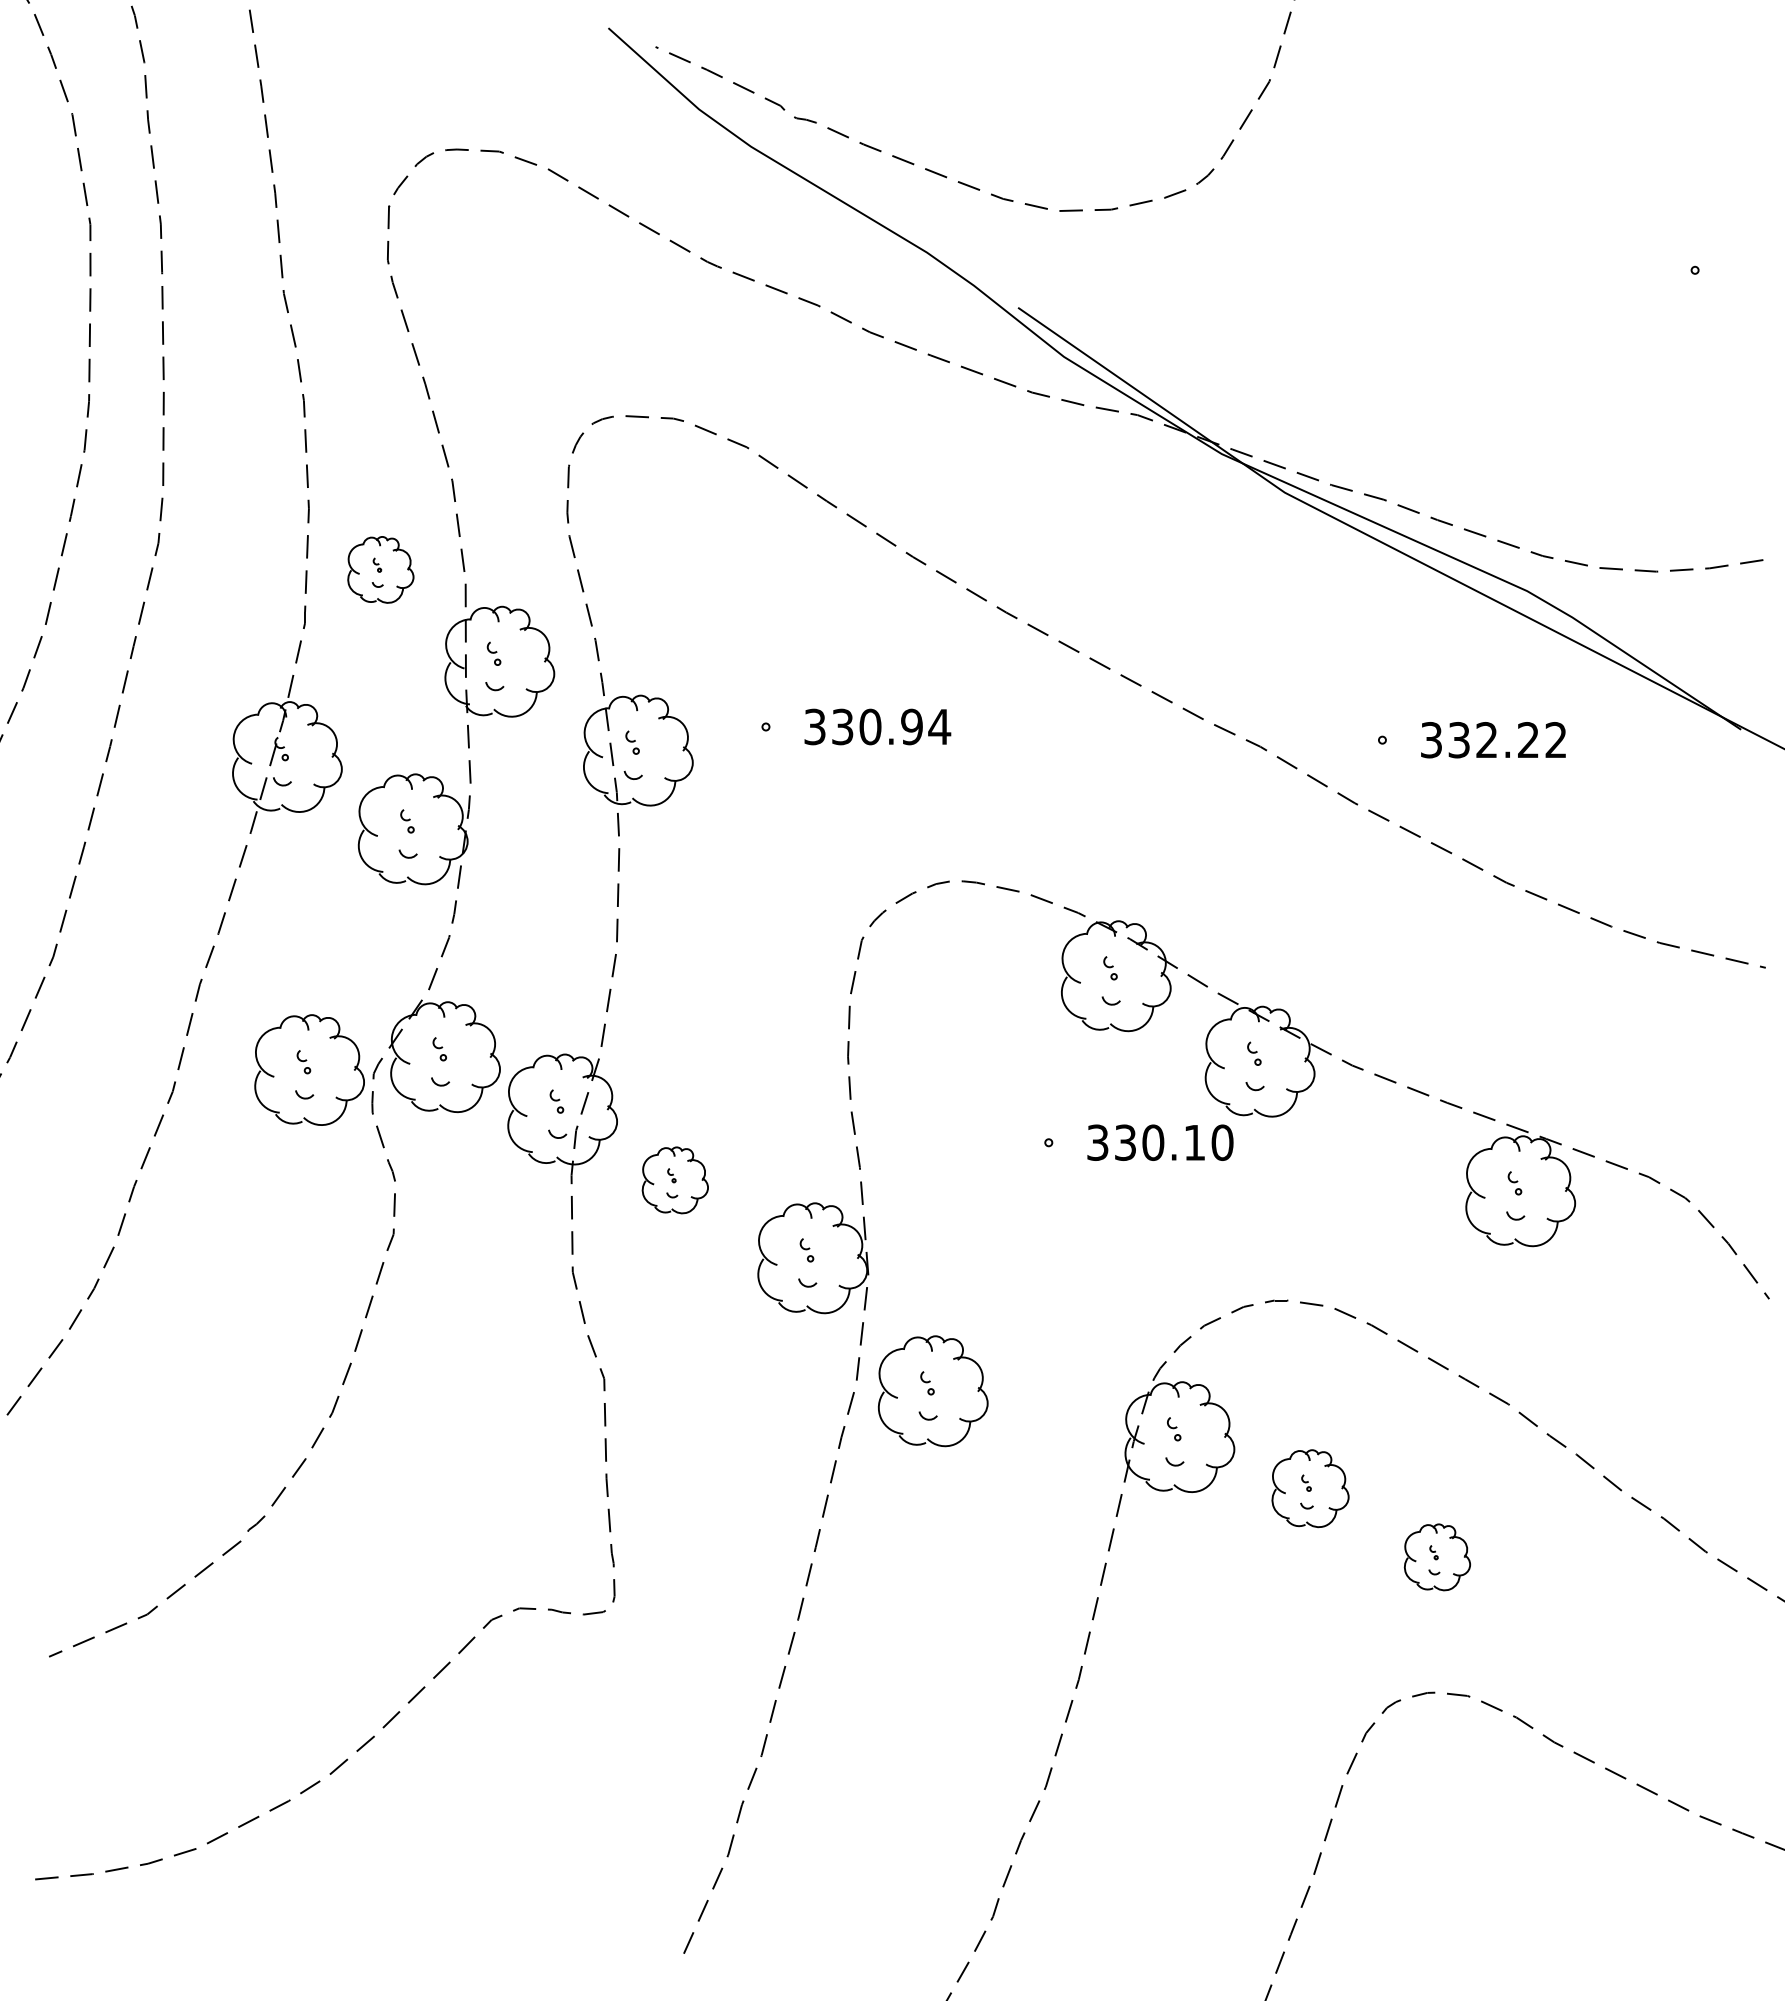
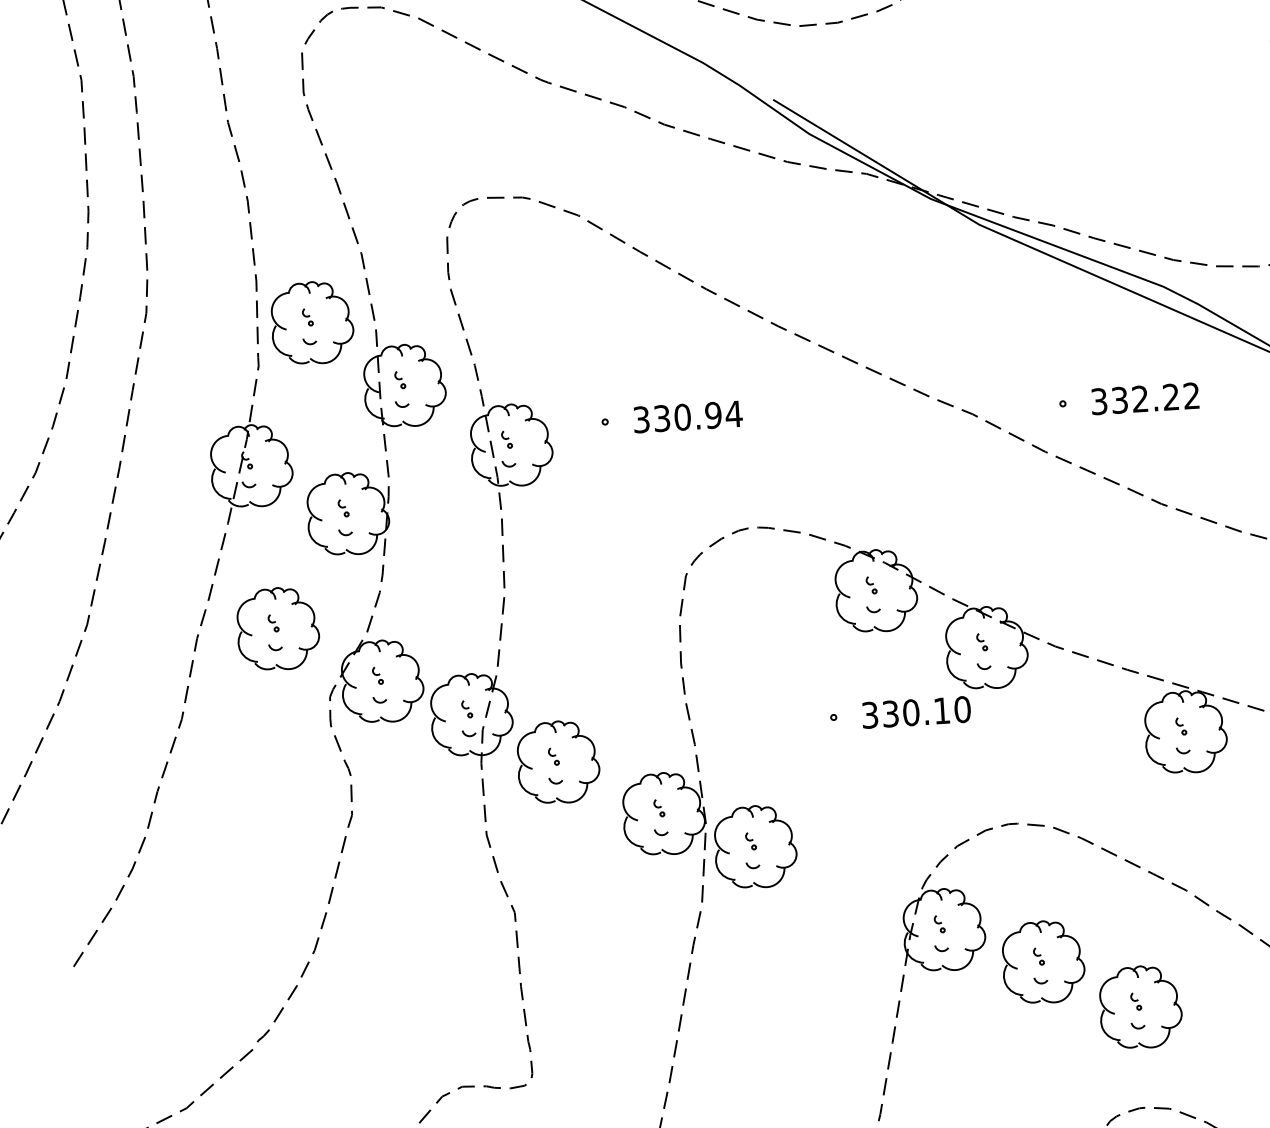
part: (380, 569) -> (312, 322), size x1.67
part: (309, 1069) -> (278, 628), moved
part: (675, 1180) -> (558, 762), size x1.67
part: (933, 1391) -> (755, 847), moved
part: (1310, 1488) -> (1043, 962), size x1.43
part: (1437, 1557) -> (1140, 1007), size x1.67

